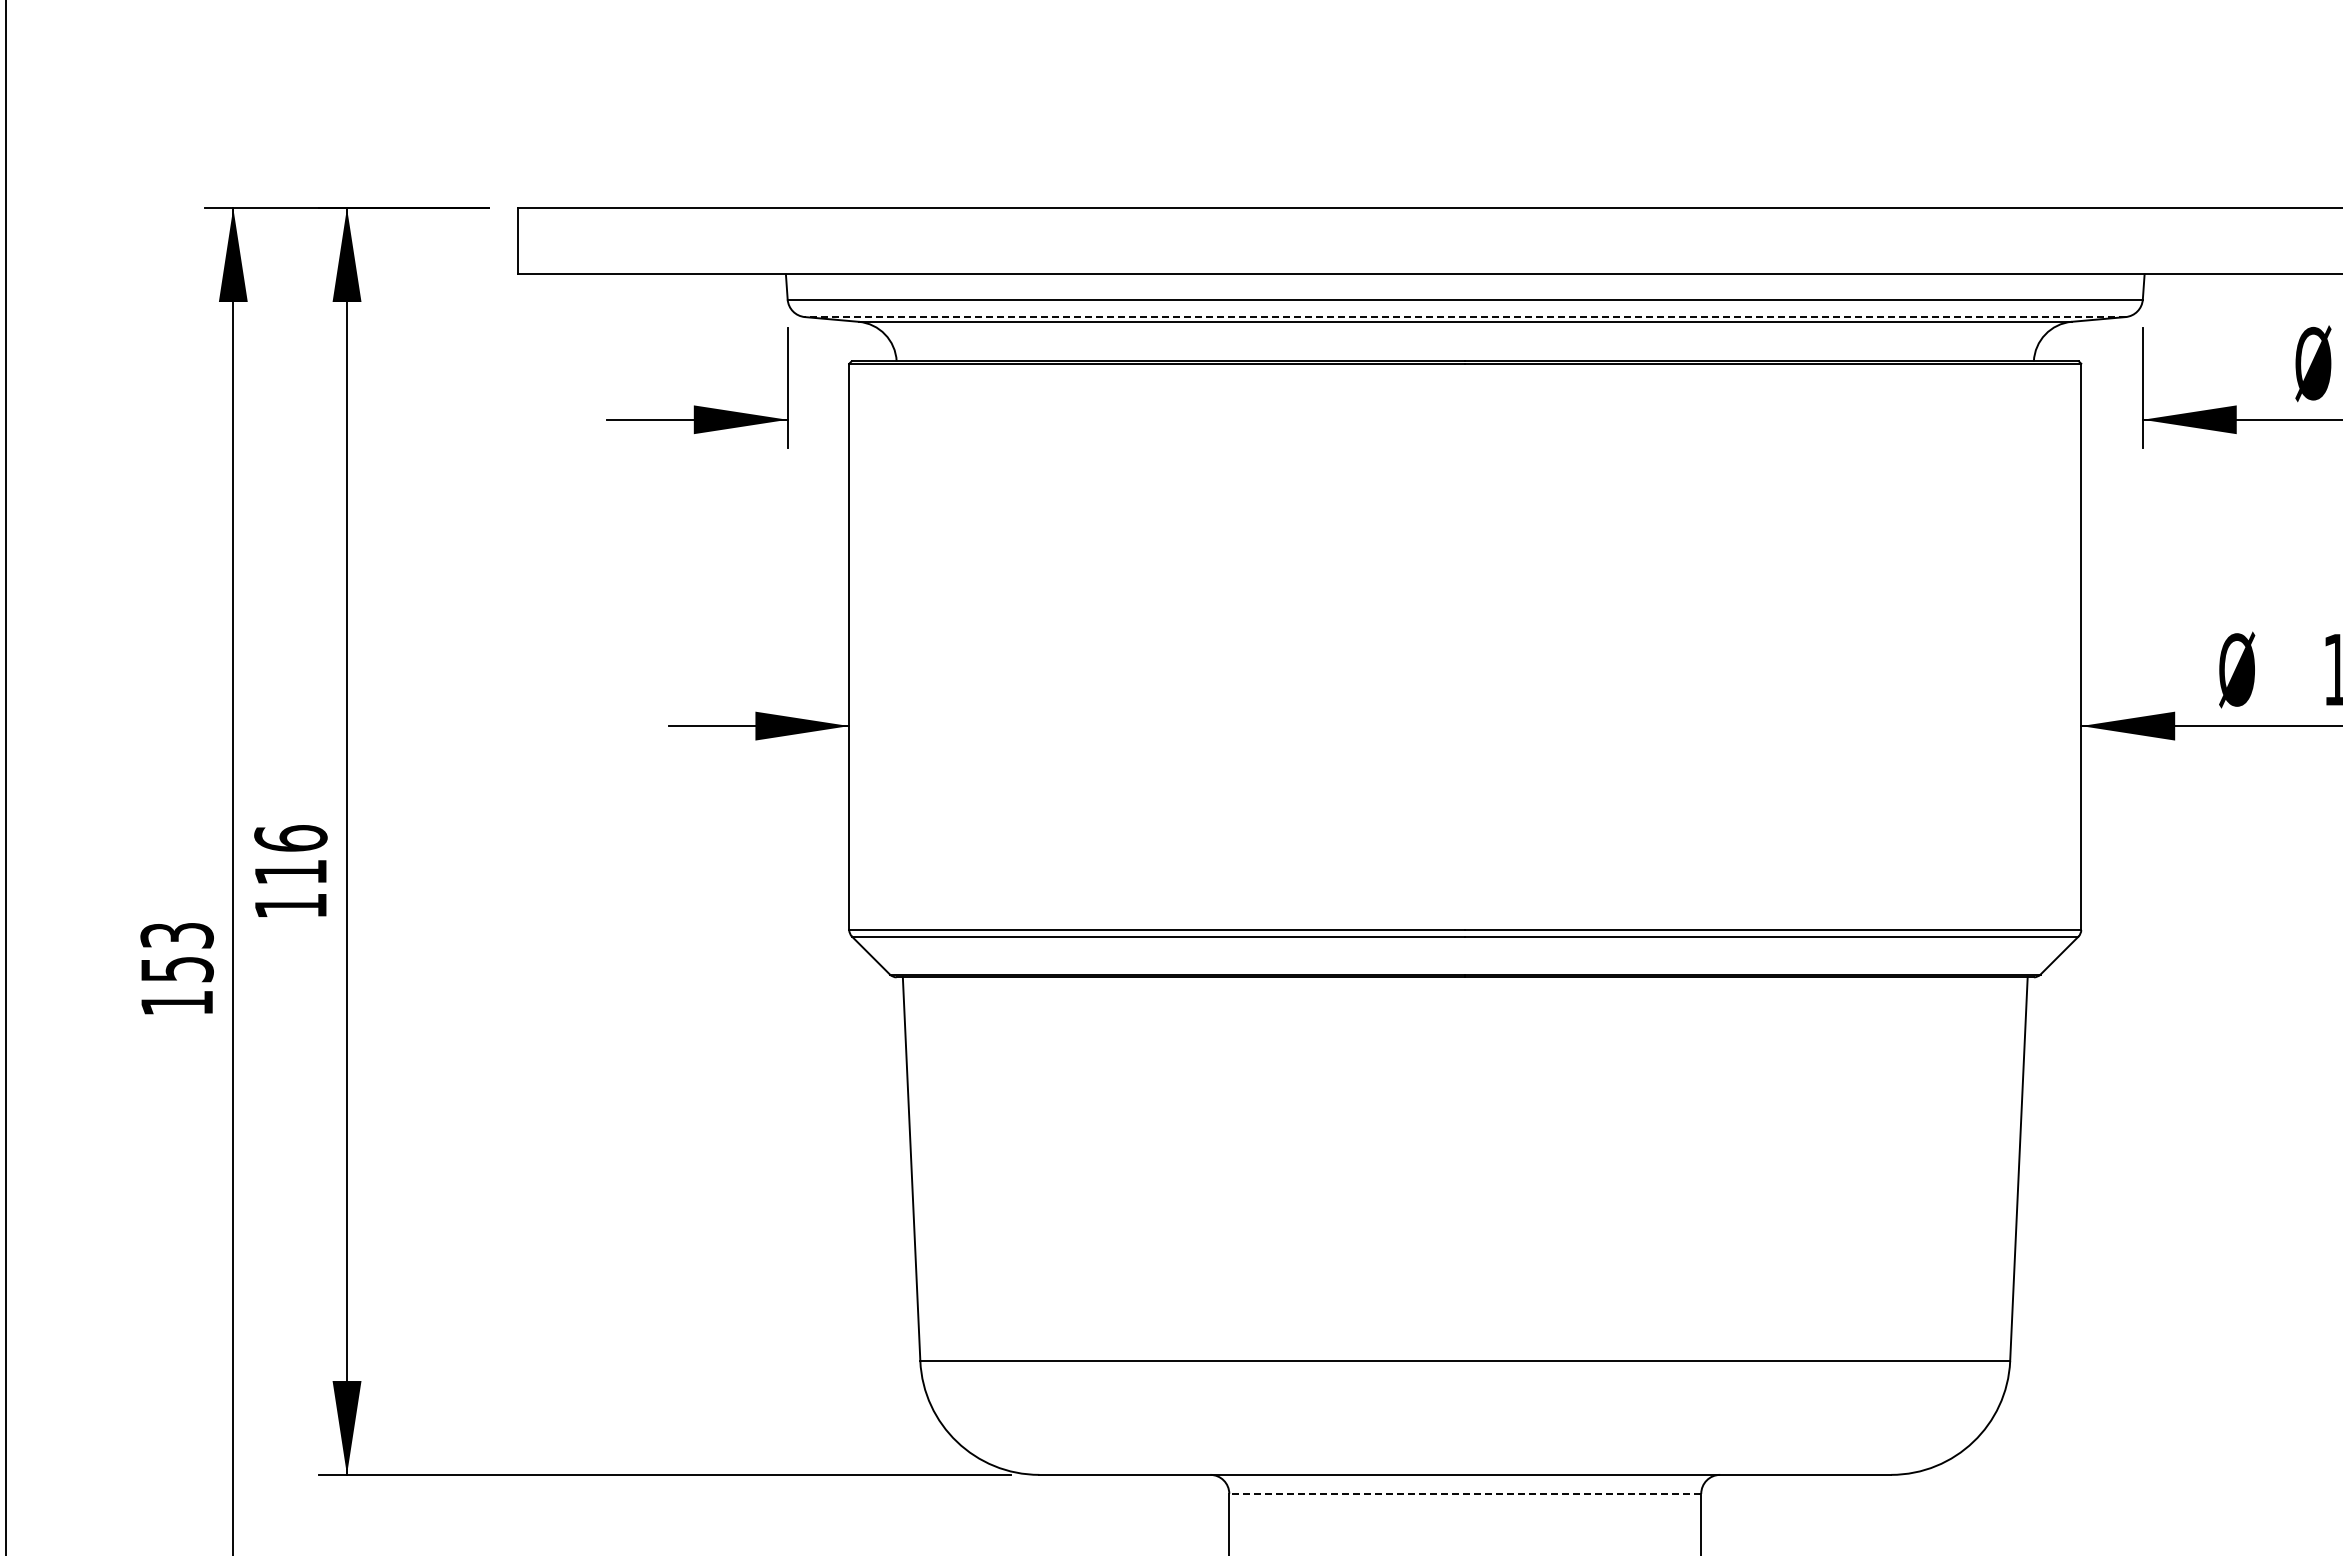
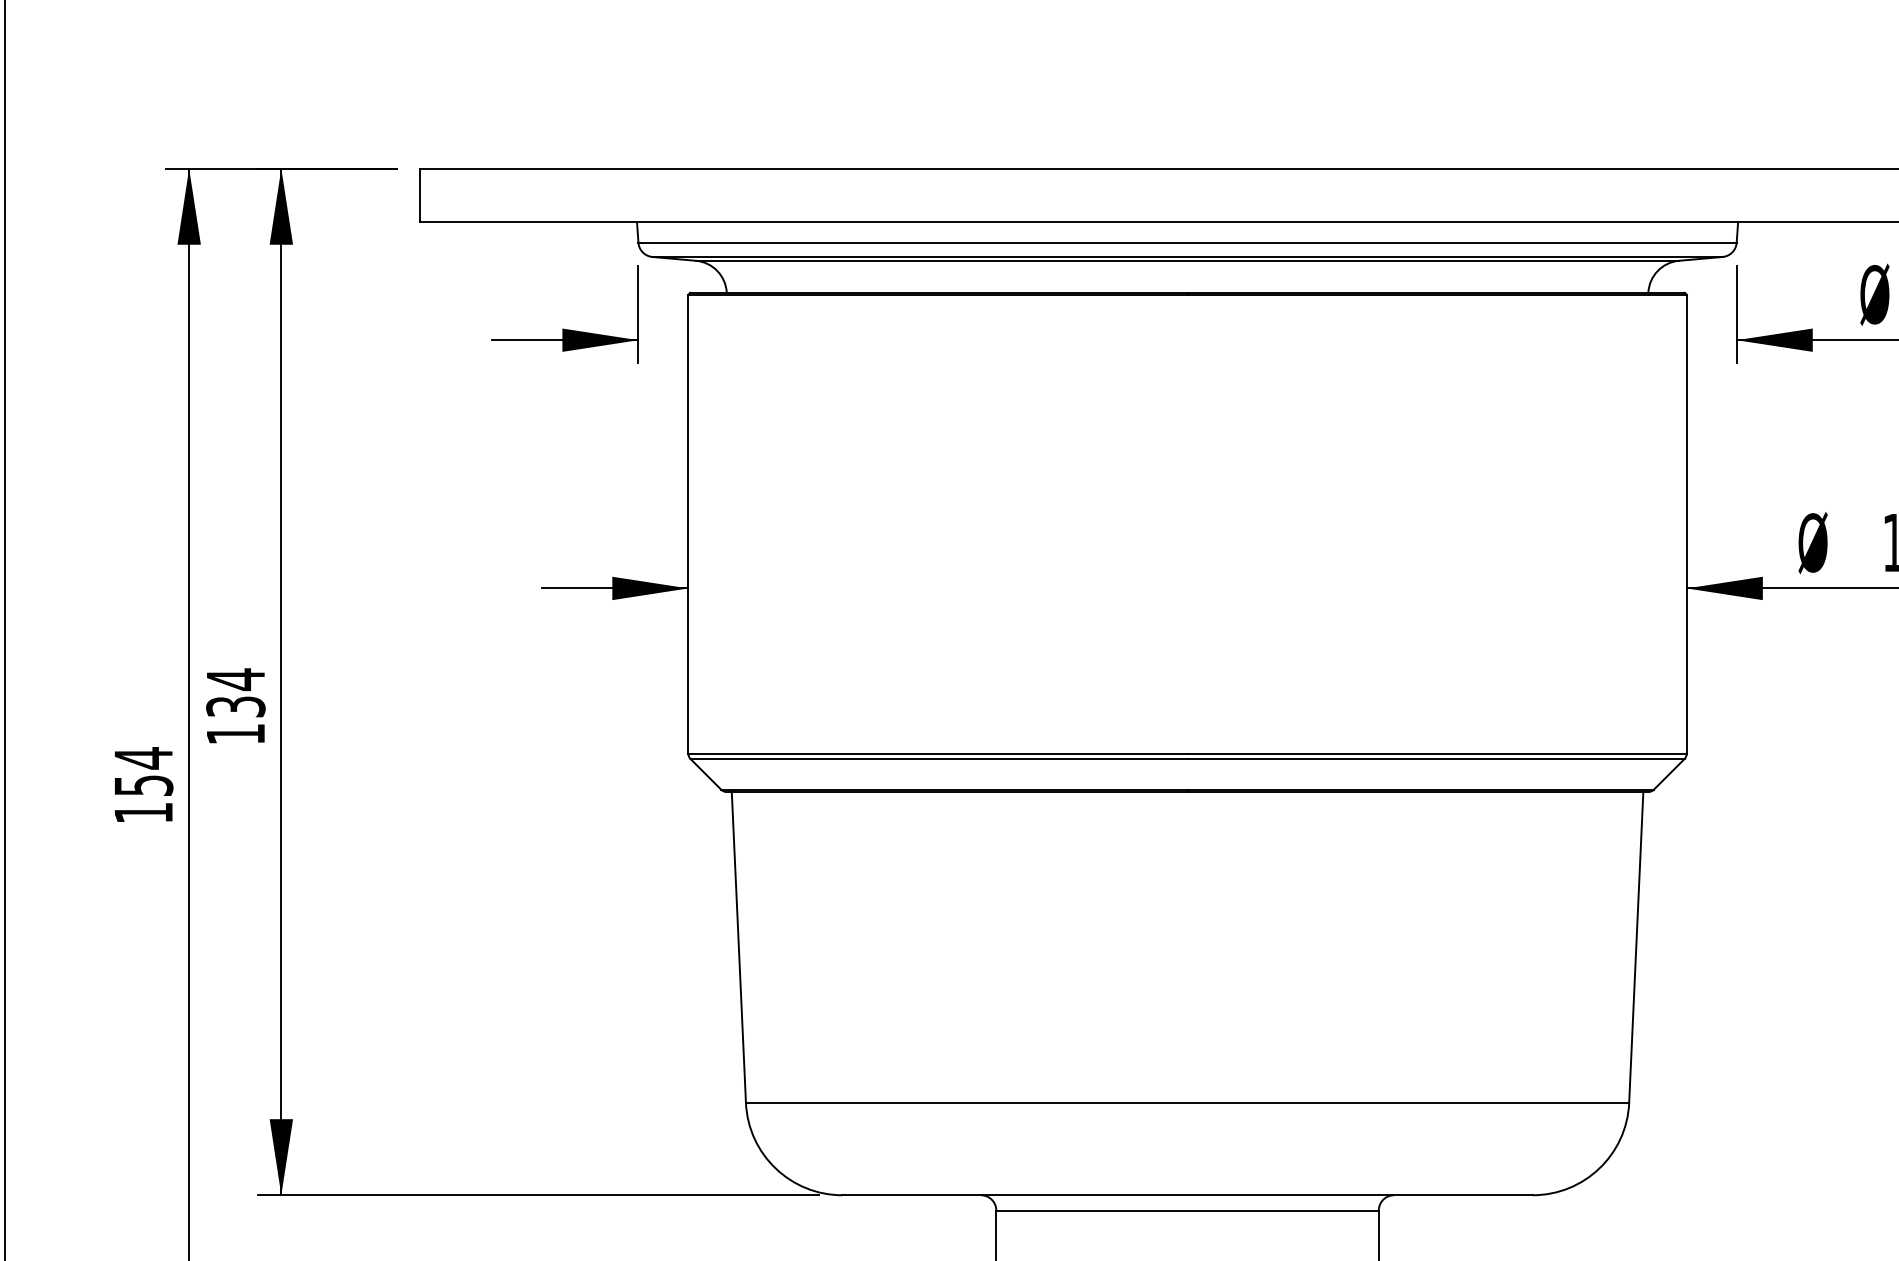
line: (1464, 317) -> (1186, 257), dashed -> solid
text: (290, 854) -> (235, 692), 116 -> 134
text: (176, 935) -> (143, 758), 153 -> 154
line: (1465, 1493) -> (1187, 1210), dashed -> solid

